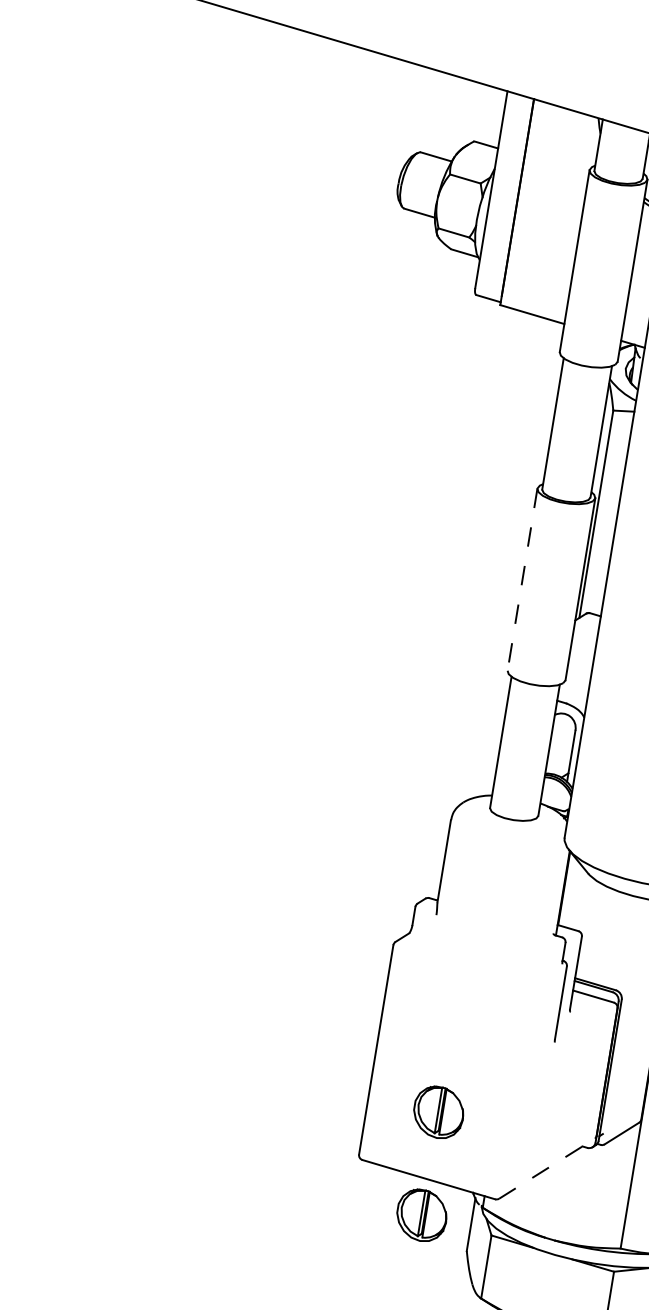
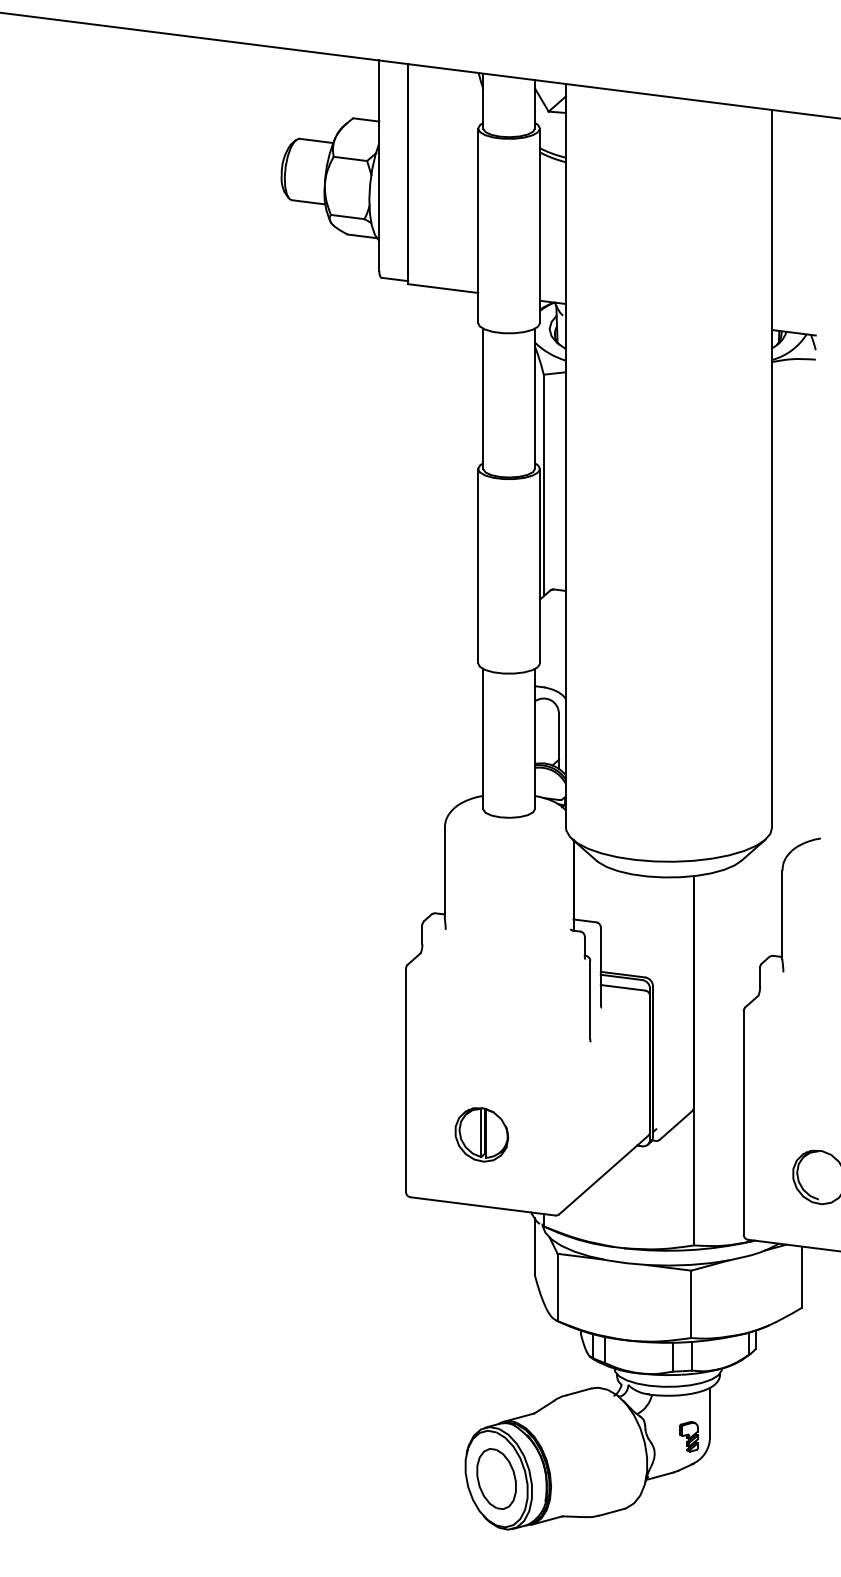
line: (522, 580) -> (478, 566), dashed -> solid
line: (547, 1168) -> (604, 1174), dashed -> solid
part: (421, 1215) -> (481, 1244), removed

